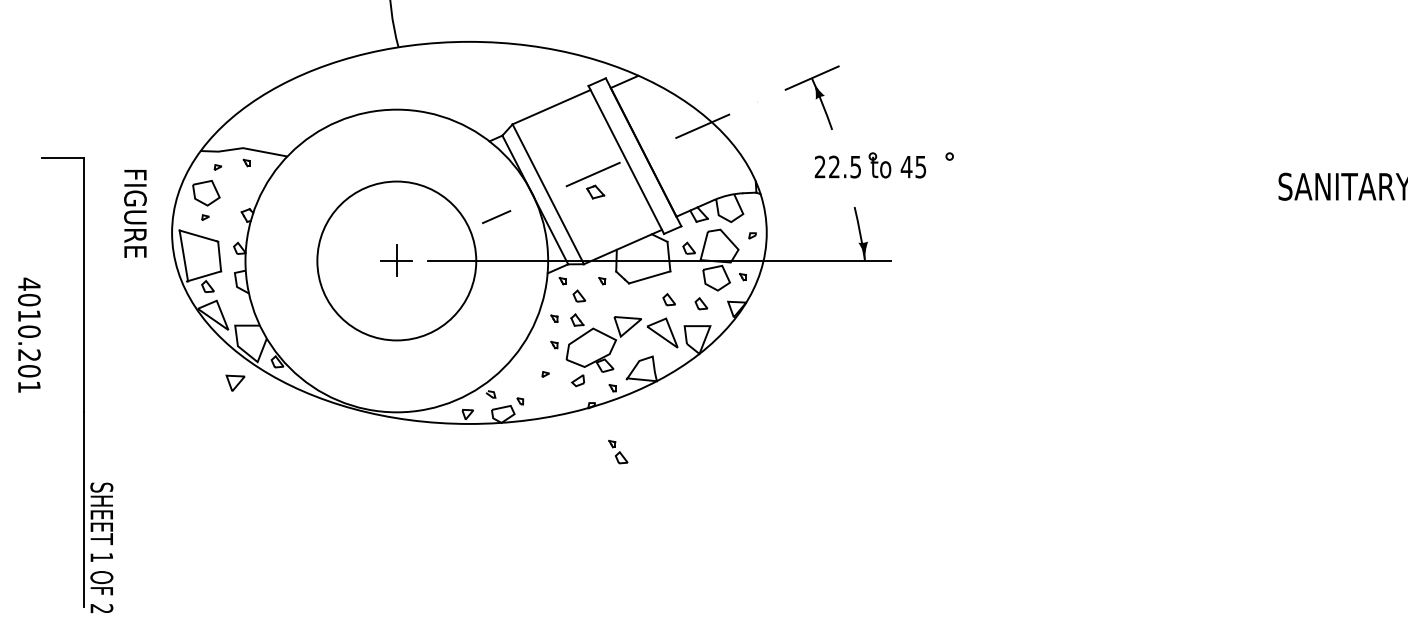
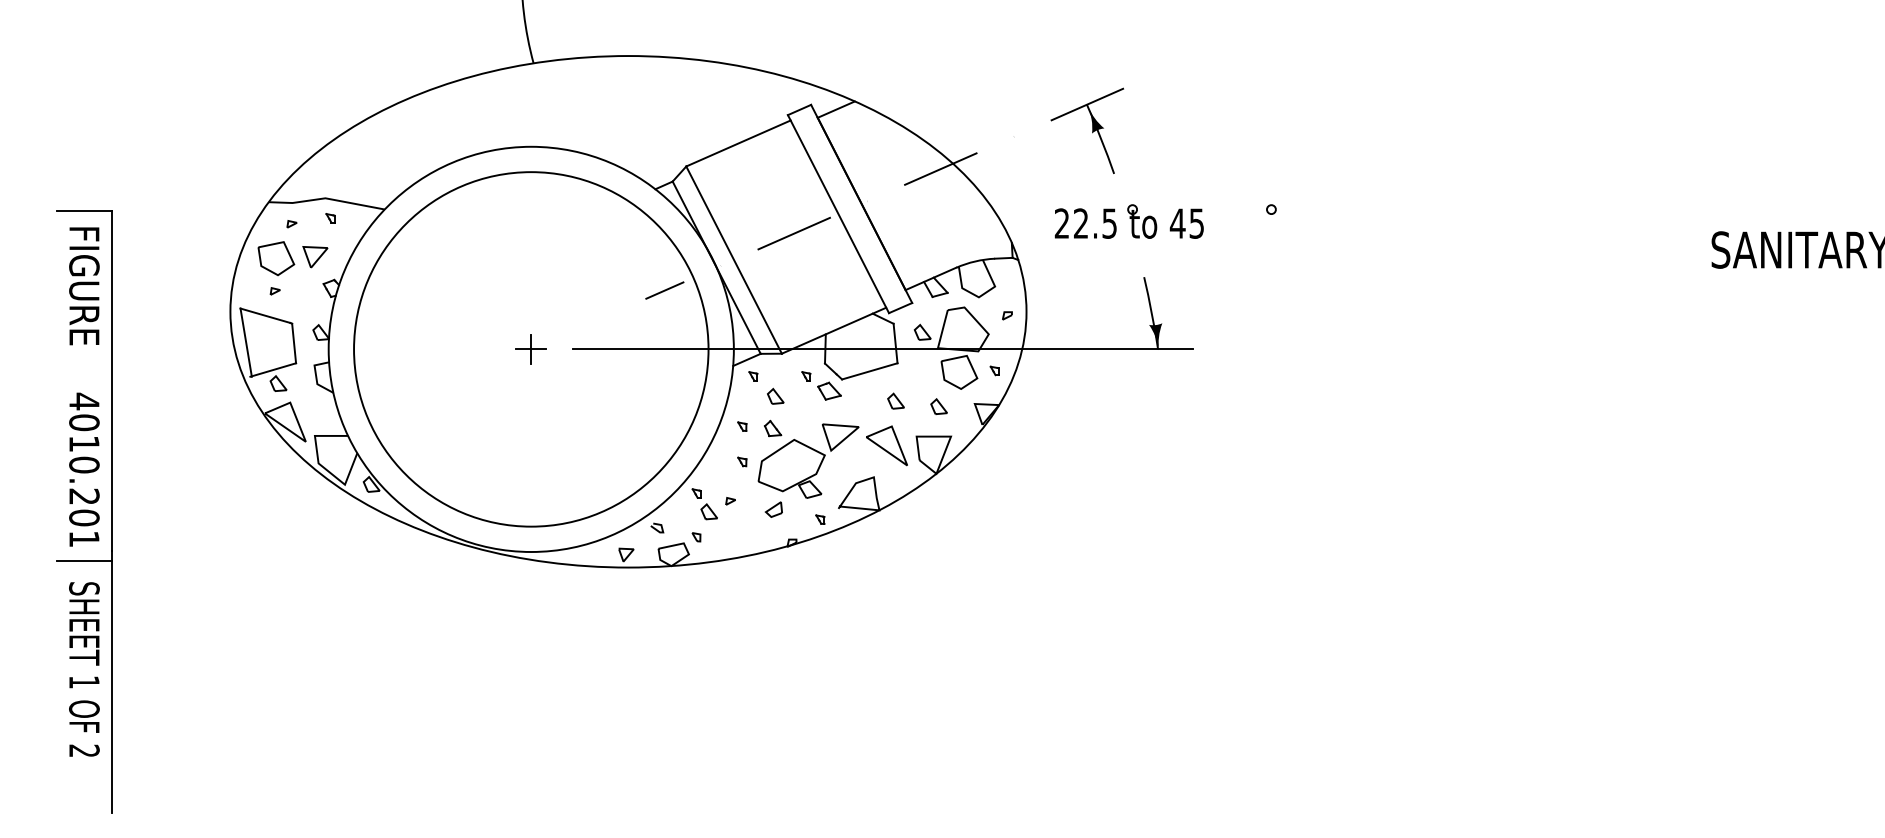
part: (869, 165) -> (1128, 221), moved
part: (595, 191) -> (829, 390), moved
text: (135, 214) -> (84, 286), moved
circle: (396, 261) -> (531, 349), size x1.67
part: (396, 261) -> (530, 349), size x0.71
text: (29, 335) -> (84, 469), moved
part: (235, 383) -> (315, 257), moved
line: (63, 419) -> (84, 561), added
part: (618, 452) -> (704, 504), moved
text: (101, 547) -> (84, 669), moved

